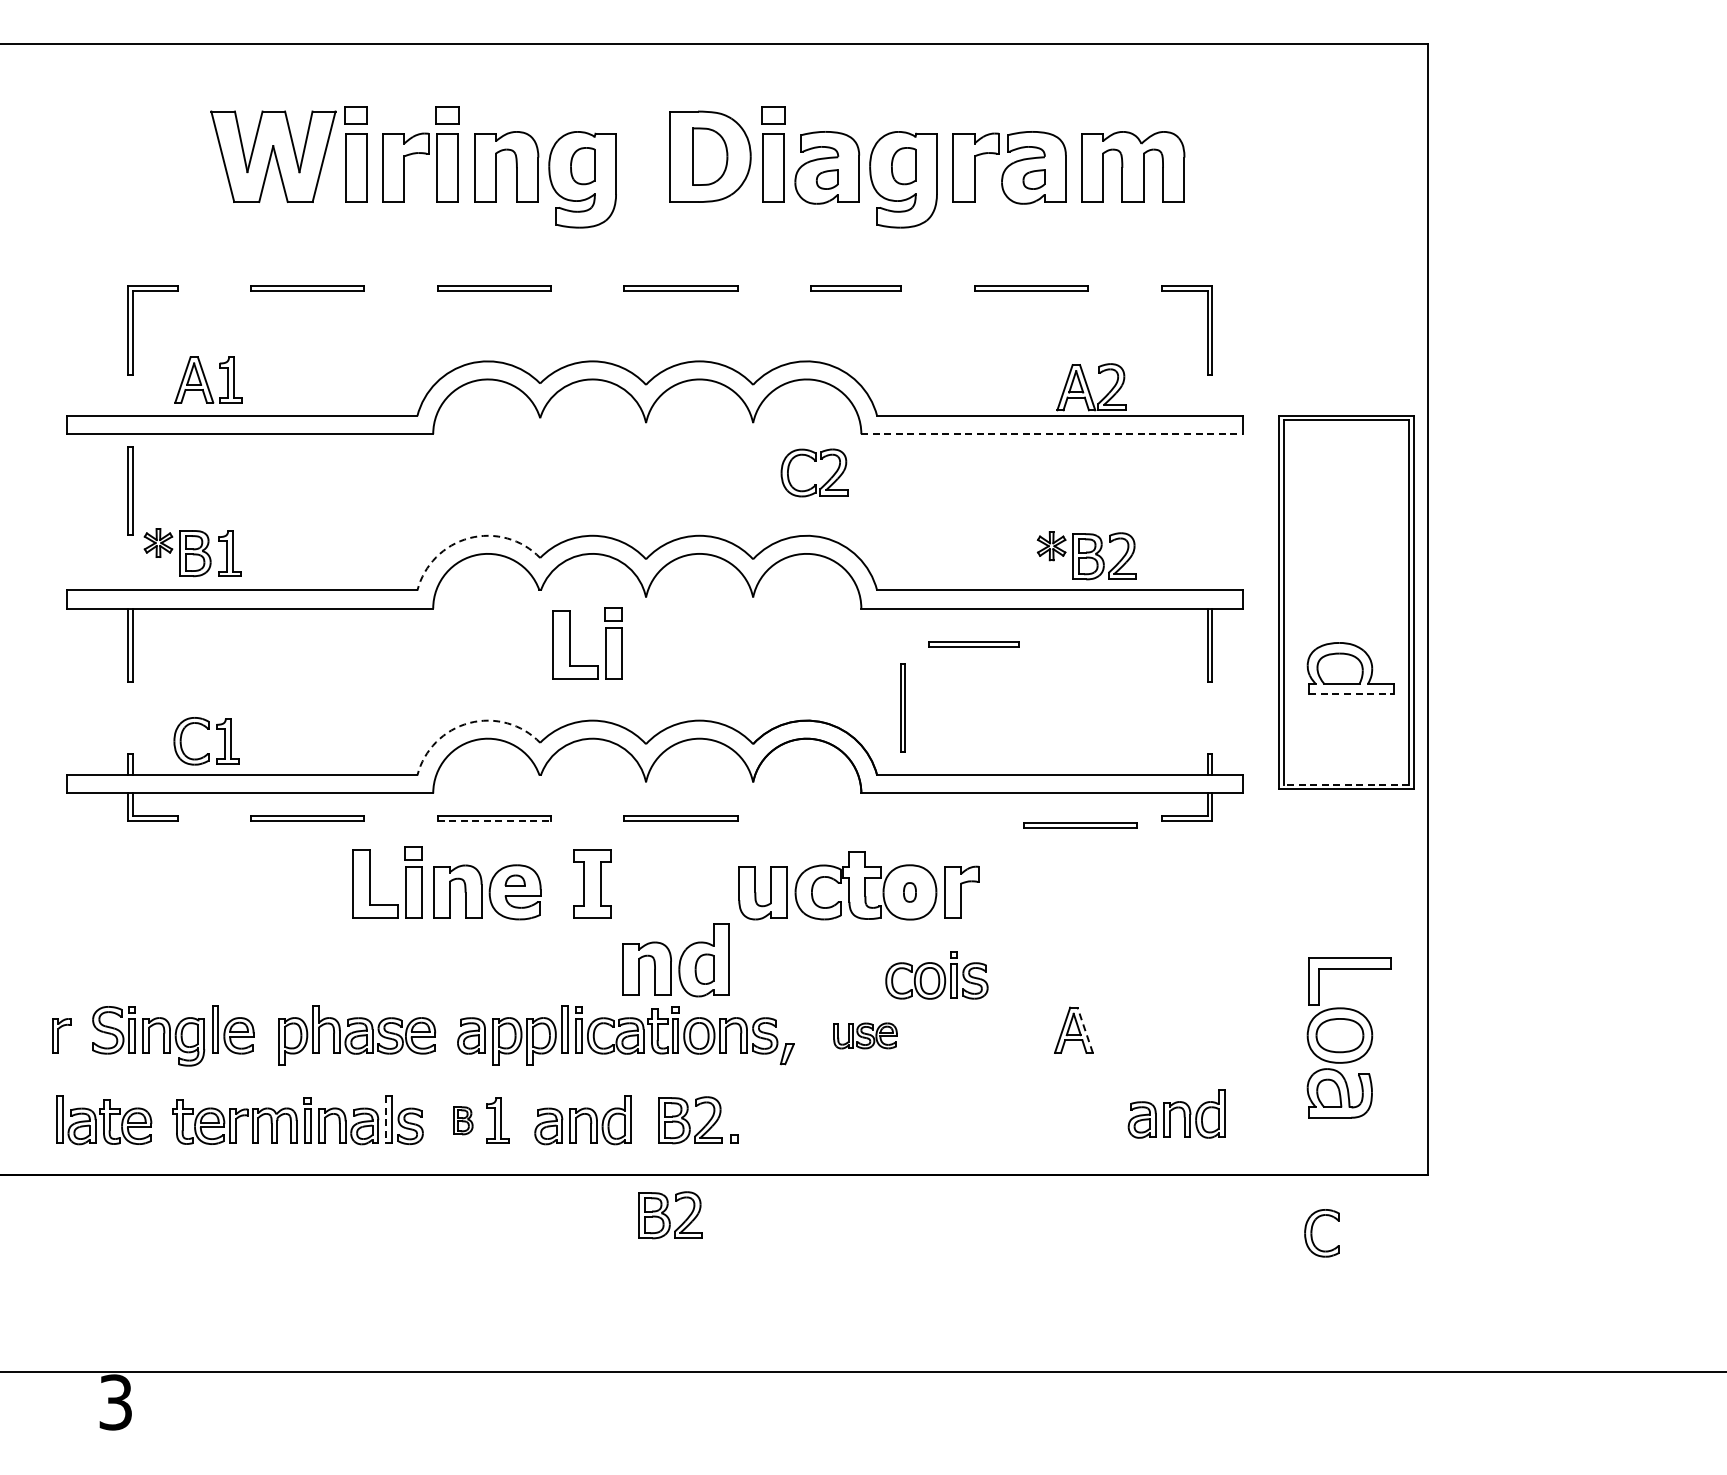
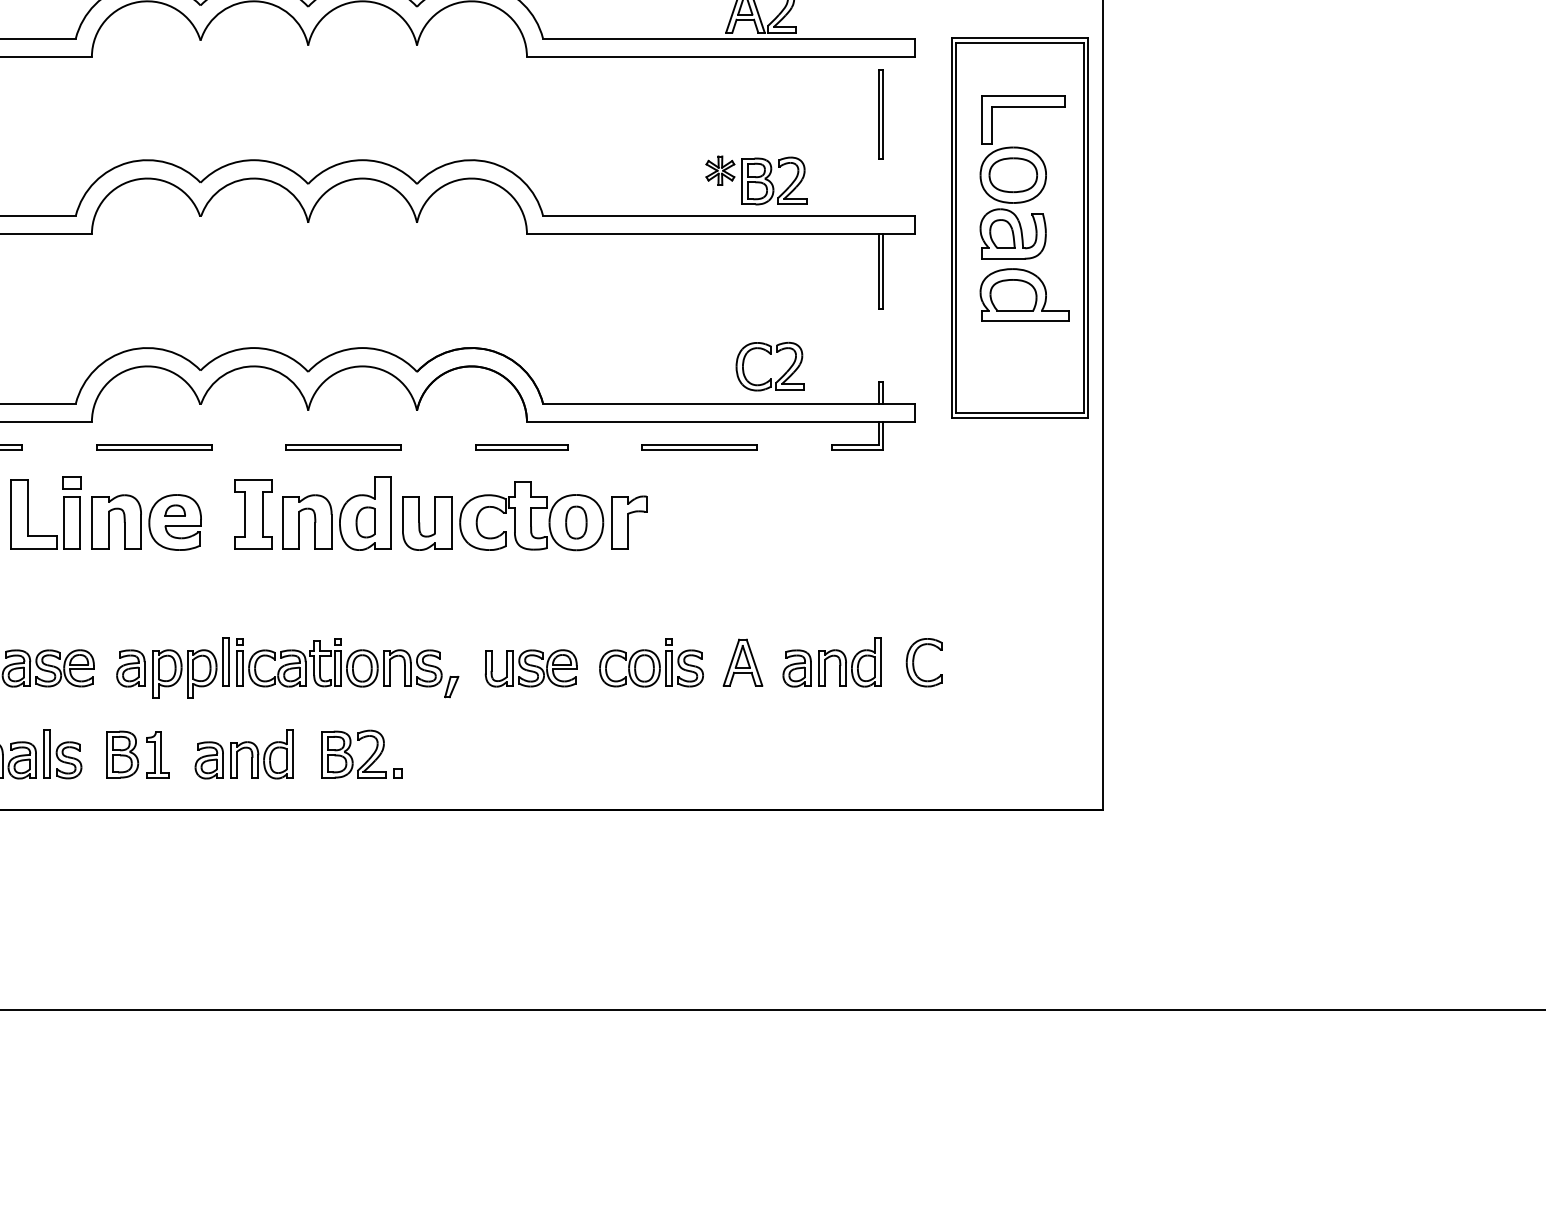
line: (1052, 434) -> (721, 57), dashed -> solid
part: (814, 461) -> (770, 355), moved
arc: (469, 538) -> (128, 162), dashed -> solid
part: (570, 643) -> (231, 269), removed
part: (973, 644) -> (521, 447), moved
line: (1351, 694) -> (1025, 321), dashed -> solid
part: (902, 707) -> (880, 114), moved
arc: (469, 723) -> (128, 350), dashed -> solid
line: (1346, 784) -> (1019, 412), dashed -> solid
line: (494, 820) -> (154, 449), dashed -> solid
part: (1080, 825) -> (699, 447), moved
part: (909, 892) -> (575, 522), size x1.67
part: (675, 960) -> (336, 513), moved
part: (936, 975) -> (651, 662), moved
line: (1085, 1030) -> (754, 662), dashed -> solid
part: (865, 1035) -> (531, 667), size x1.43
part: (1348, 1037) -> (1022, 177), moved
part: (1176, 1113) -> (831, 661), moved
line: (386, 1119) -> (44, 753), dashed -> solid
part: (463, 1120) -> (122, 754), size x1.67
part: (670, 1215) -> (333, 850), removed
part: (1312, 1233) -> (914, 662), moved

